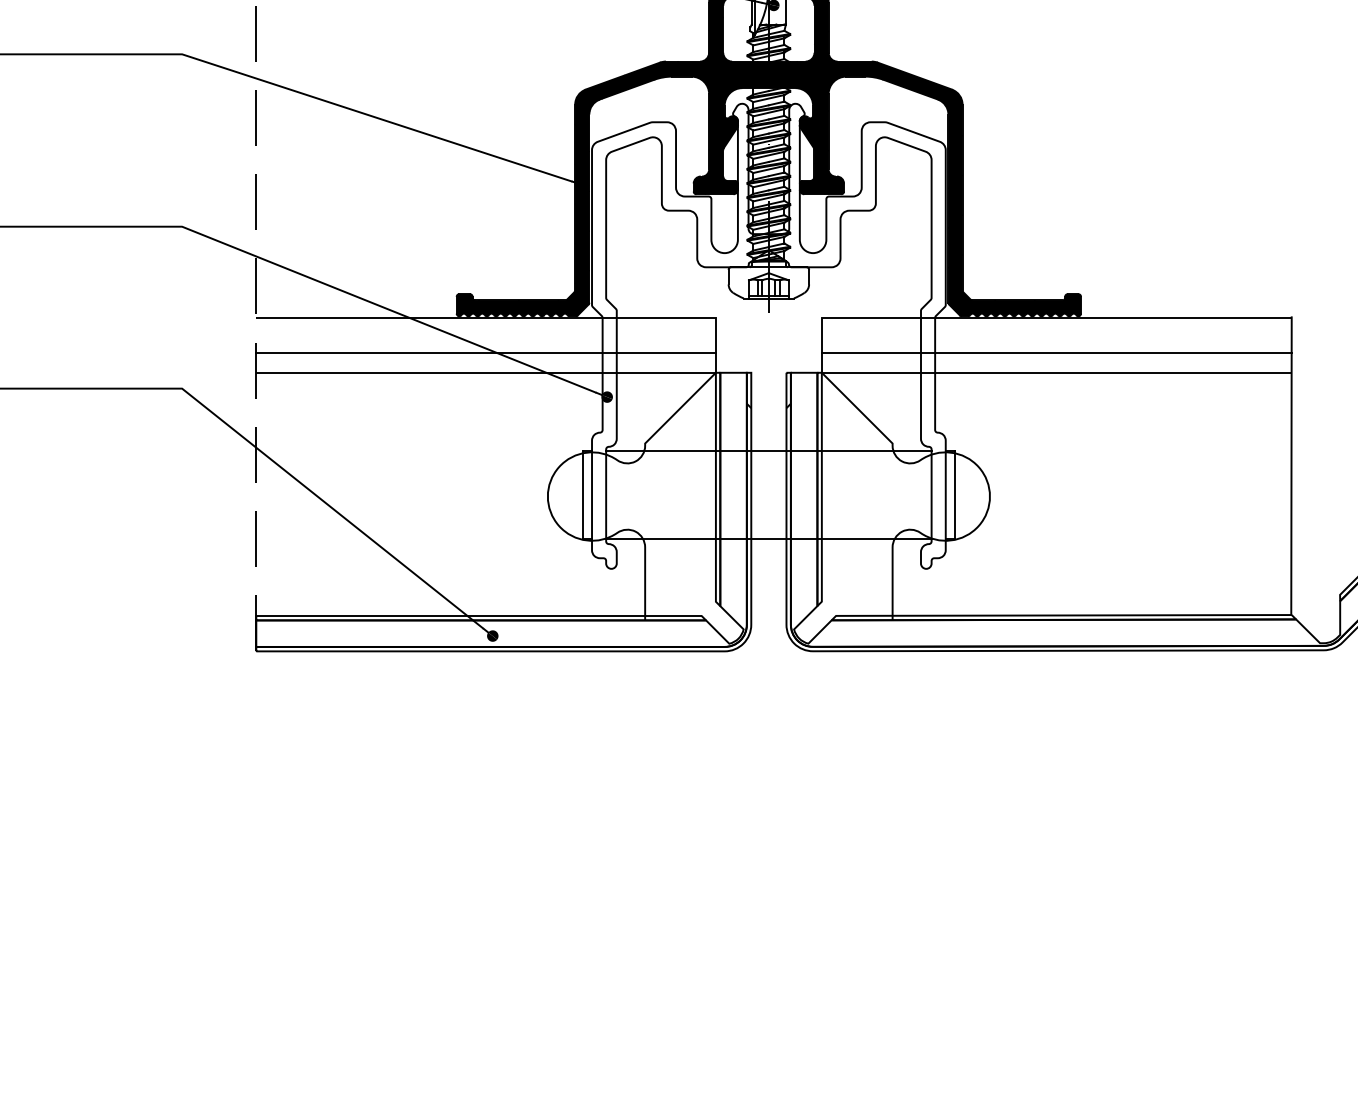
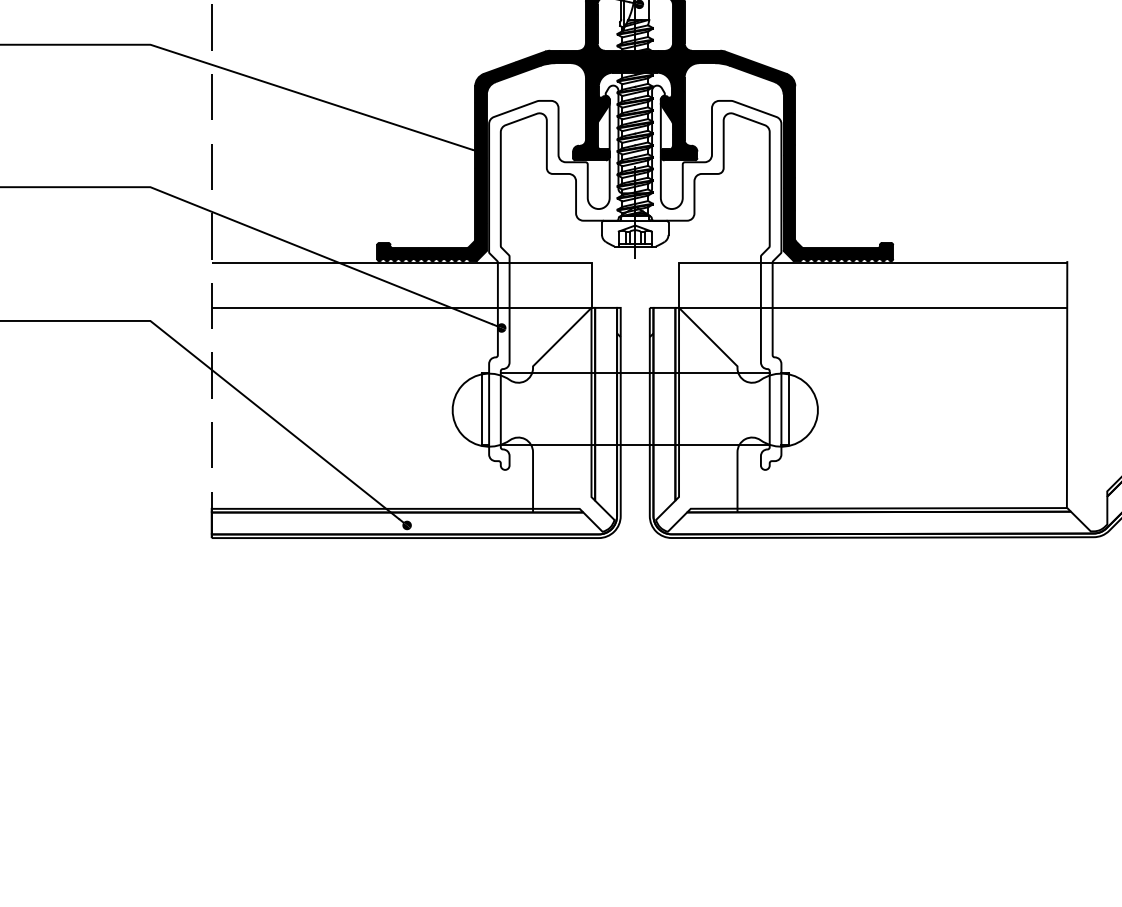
line: (485, 353) -> (401, 291), removed
line: (1056, 353) -> (872, 291), removed

